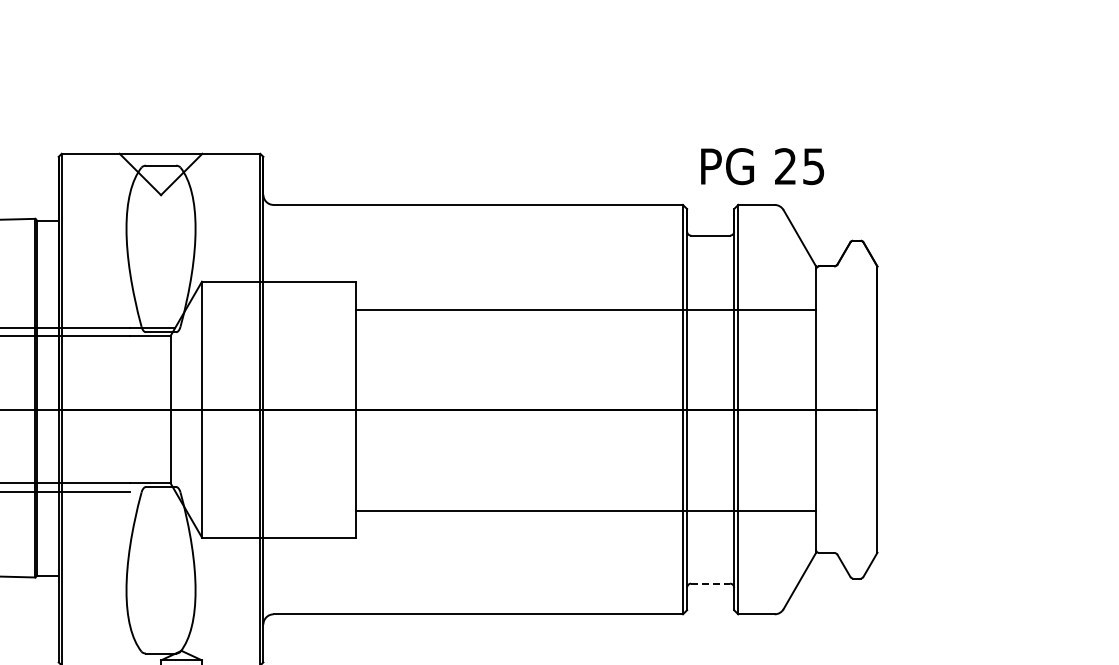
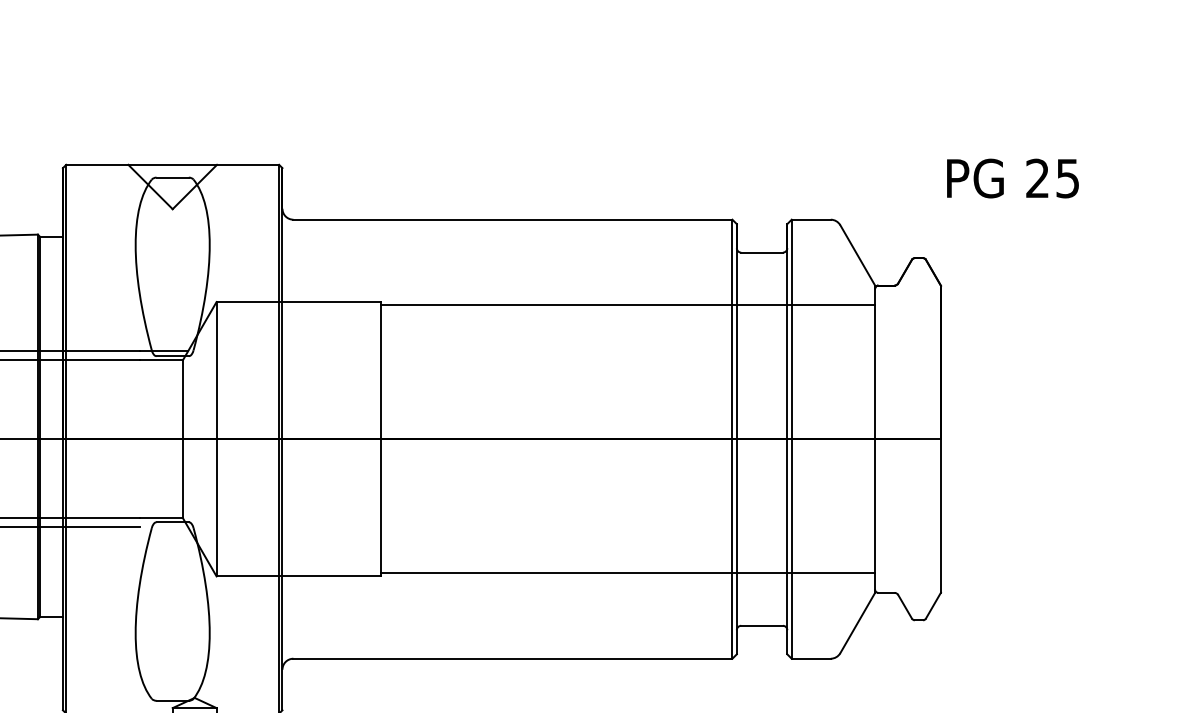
text: (762, 166) -> (1012, 178), moved
line: (585, 309) -> (627, 305), moved
line: (585, 510) -> (627, 573), moved
line: (711, 583) -> (763, 625), dashed -> solid

